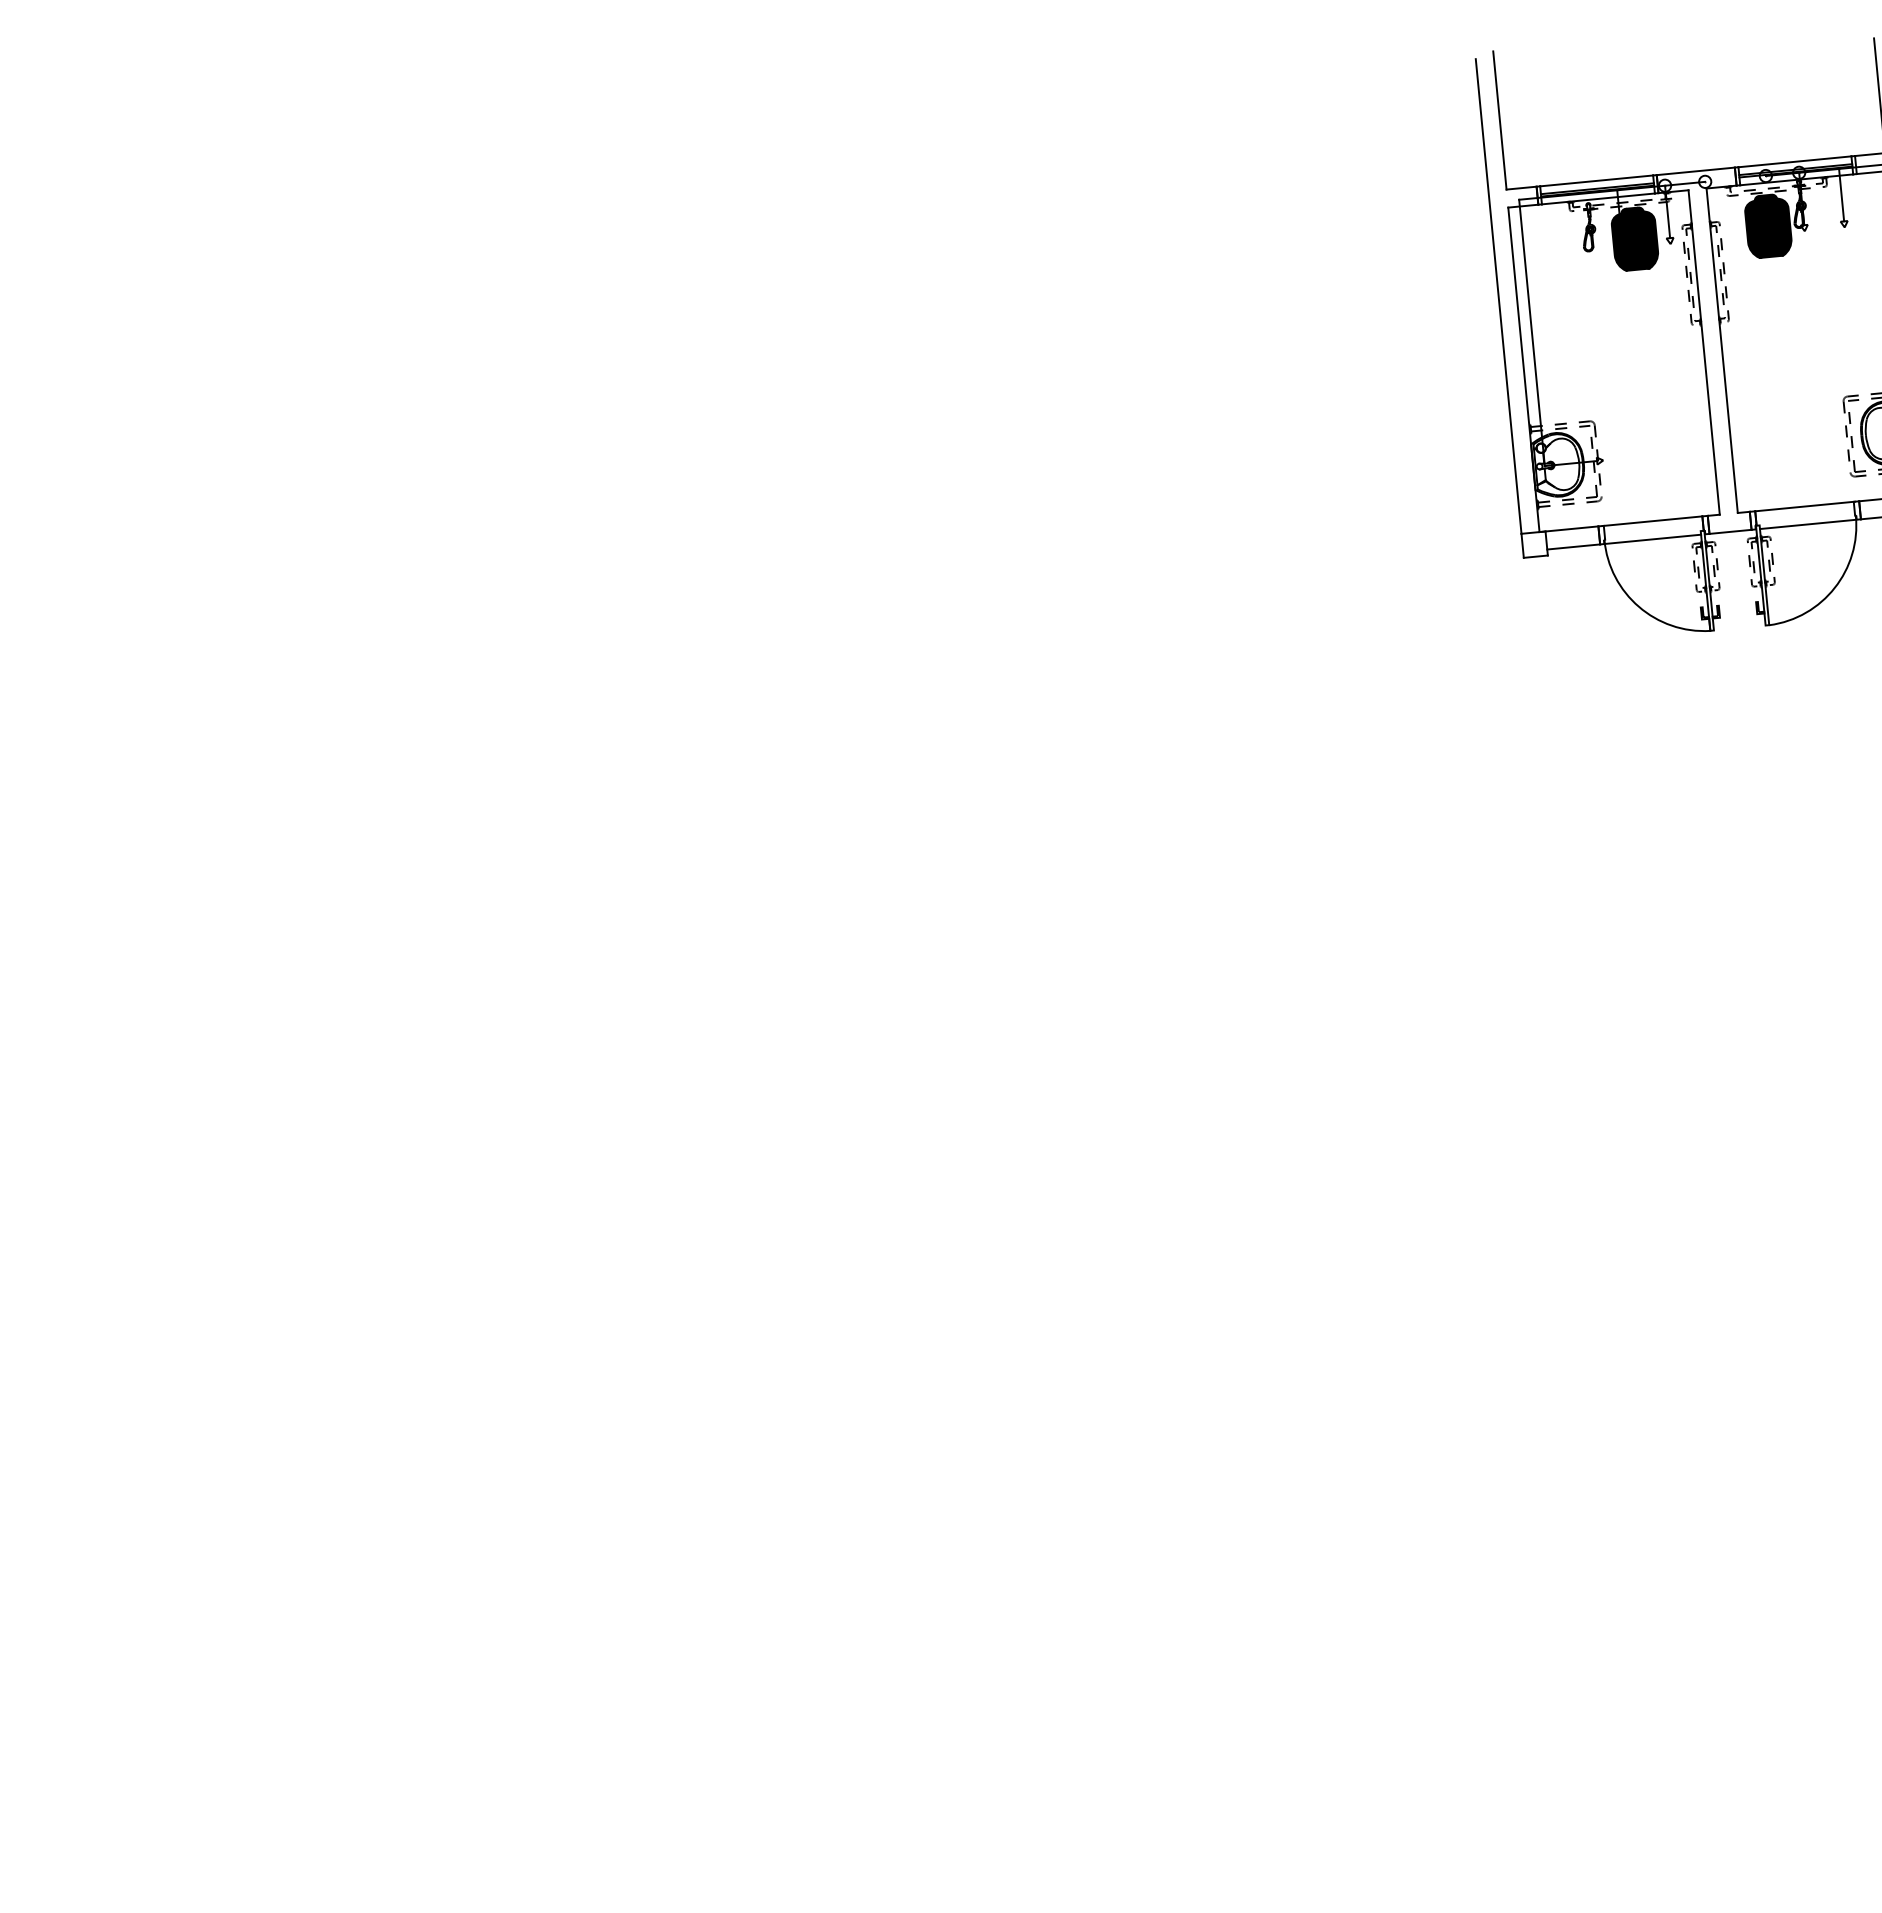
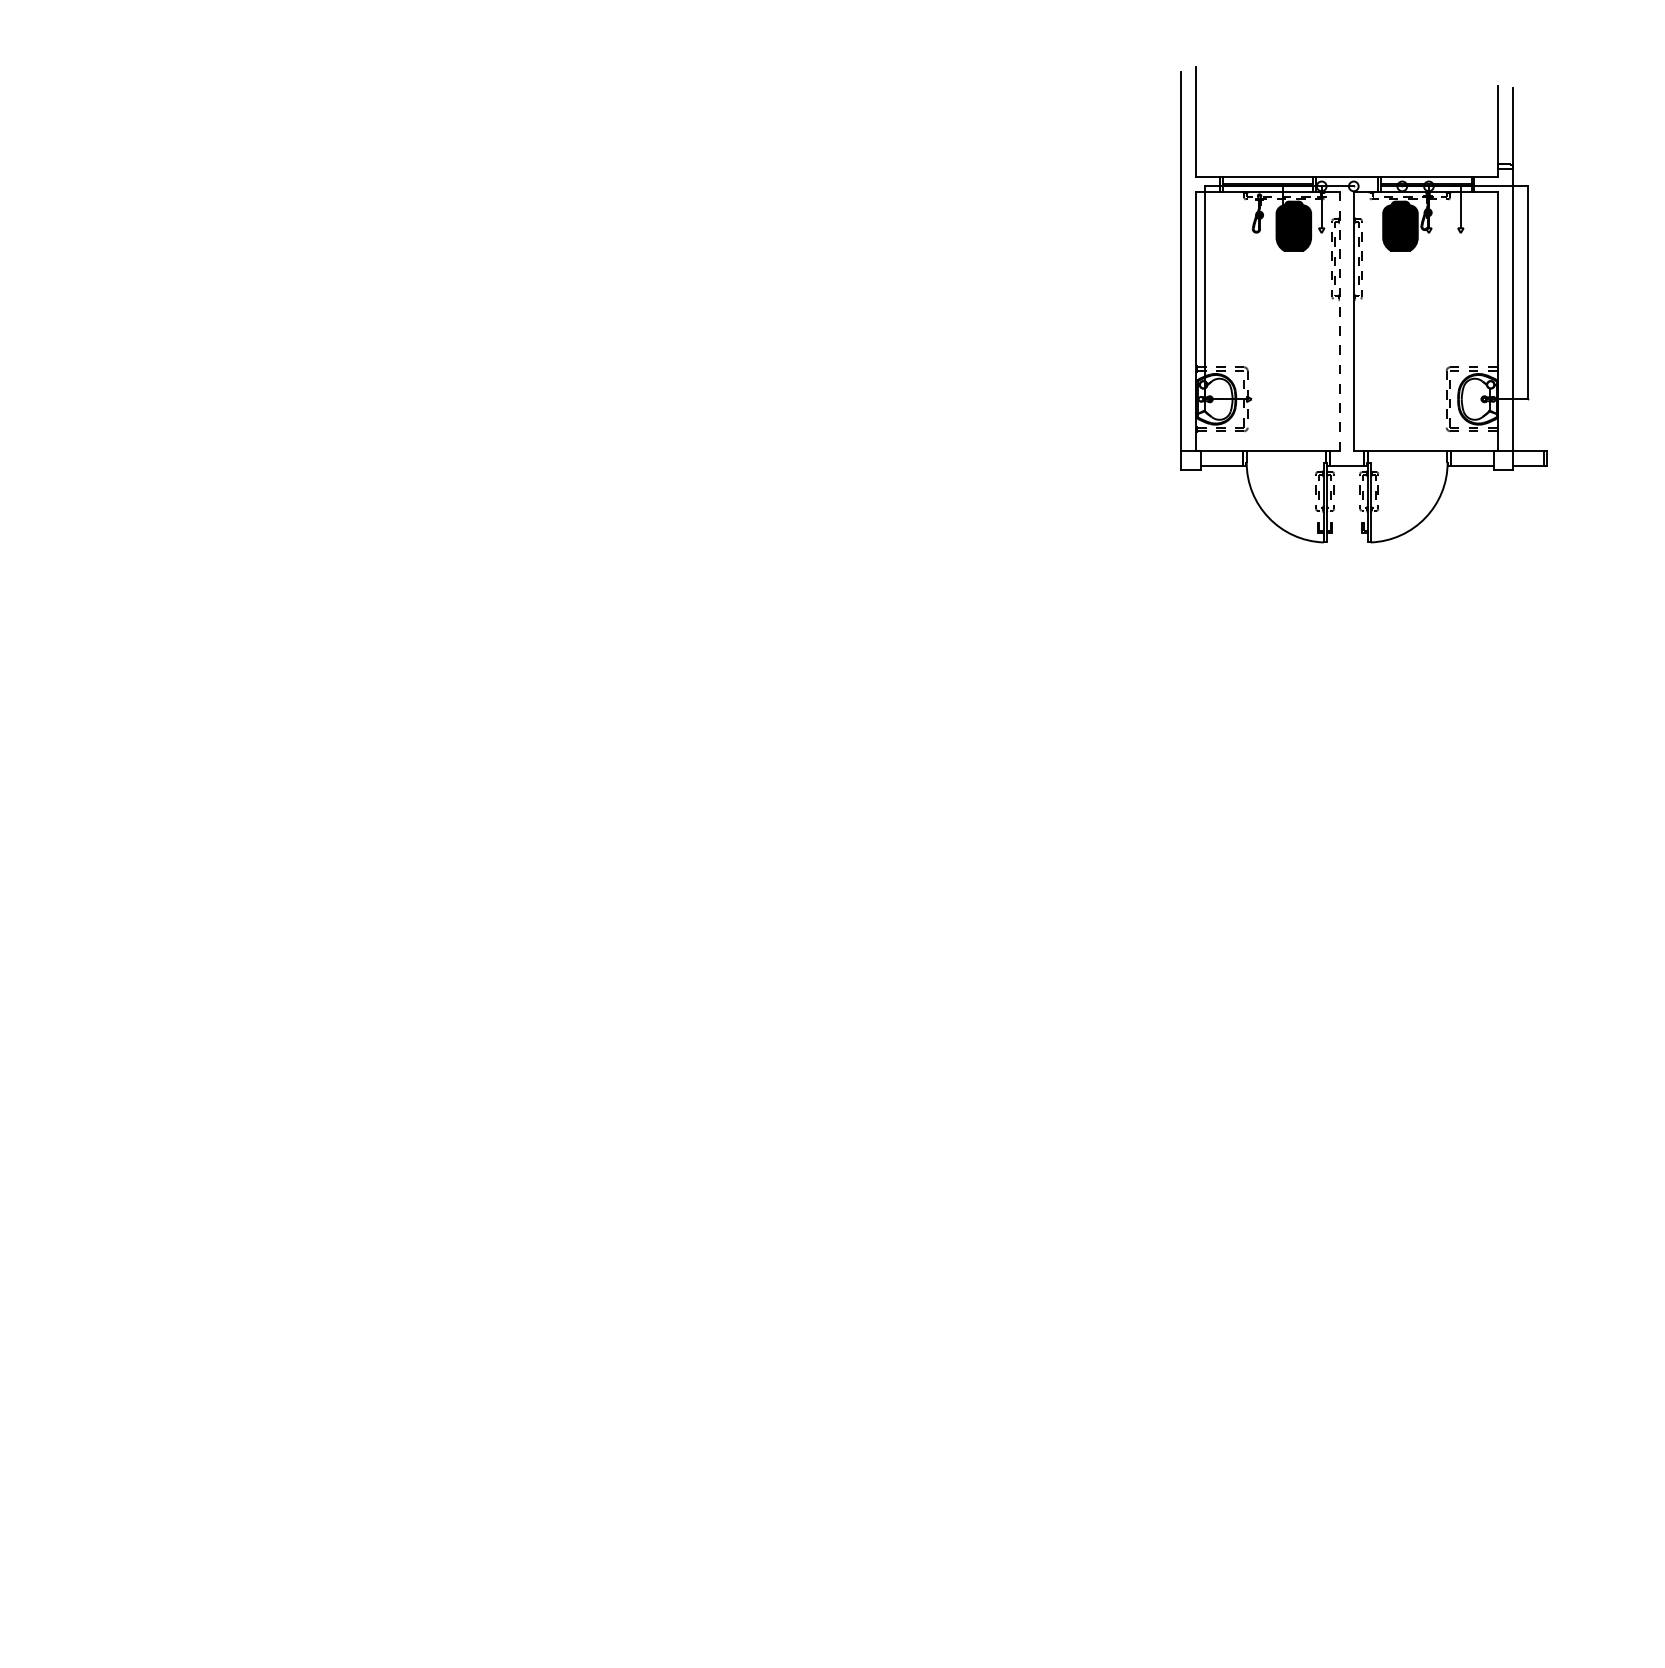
line: (1703, 352) -> (1339, 321), solid -> dashed
line: (1807, 524) -> (1408, 465), removed
line: (1653, 539) -> (1285, 465), removed

